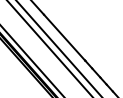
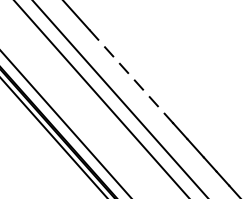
line: (64, 37) -> (131, 76), solid -> dashed

